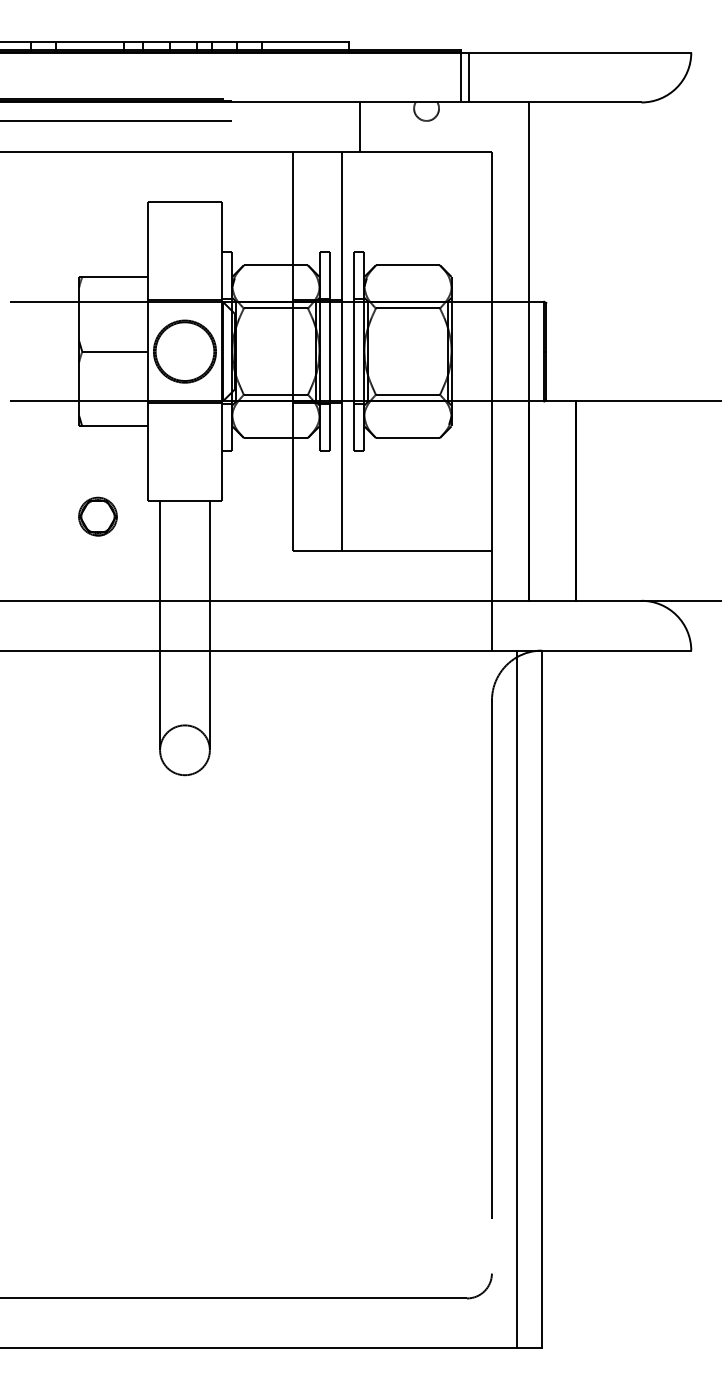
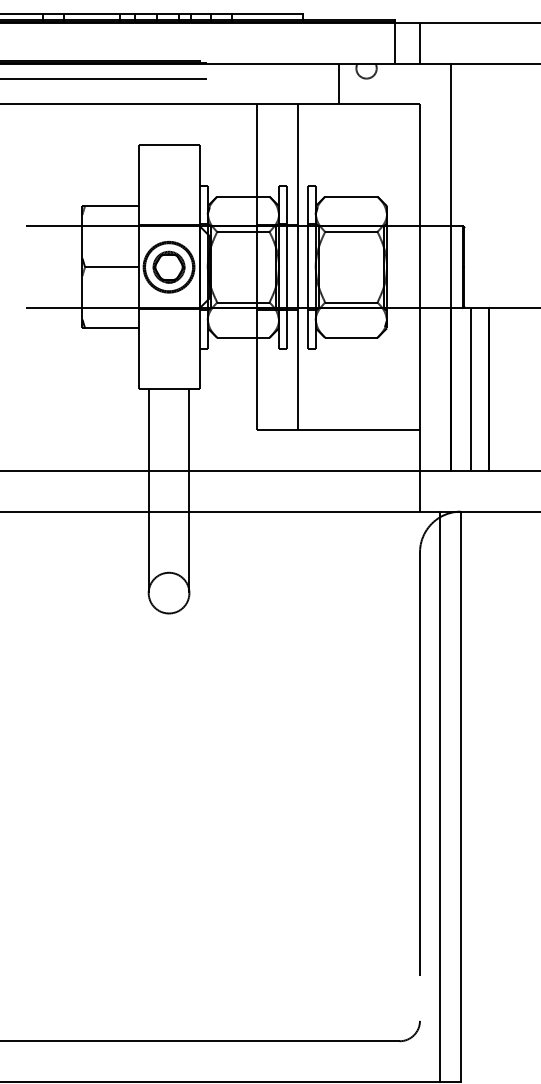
line: (468, 77) -> (419, 43), moved
line: (360, 127) -> (338, 83), moved
line: (554, 500) -> (471, 388), added
part: (97, 516) -> (168, 267), moved

